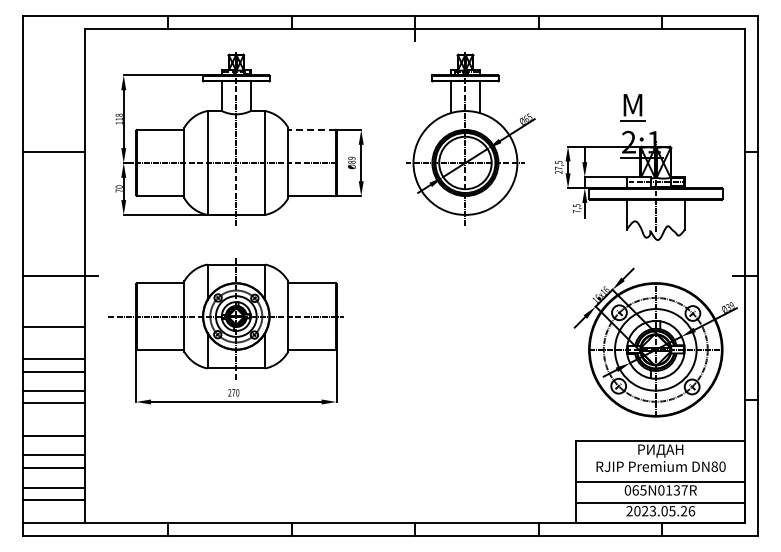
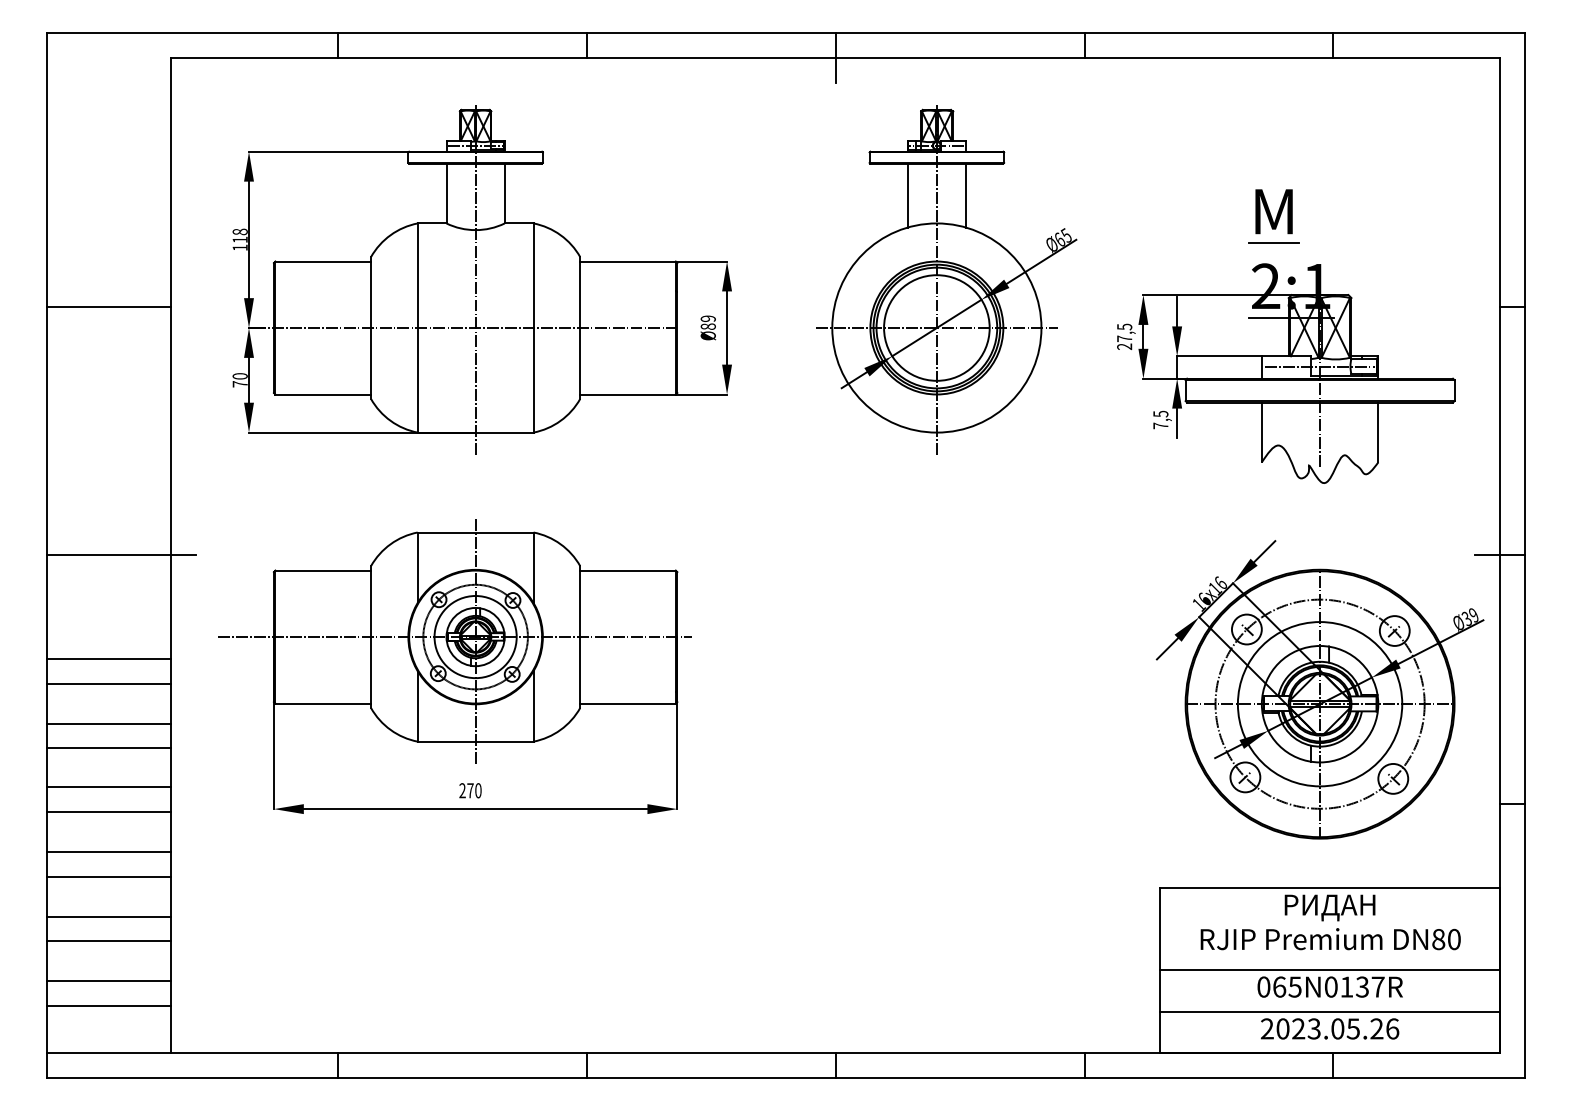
line: (312, 129) -> (628, 260), dashed -> solid
line: (54, 339) -> (109, 683), added
line: (54, 423) -> (109, 852), added

